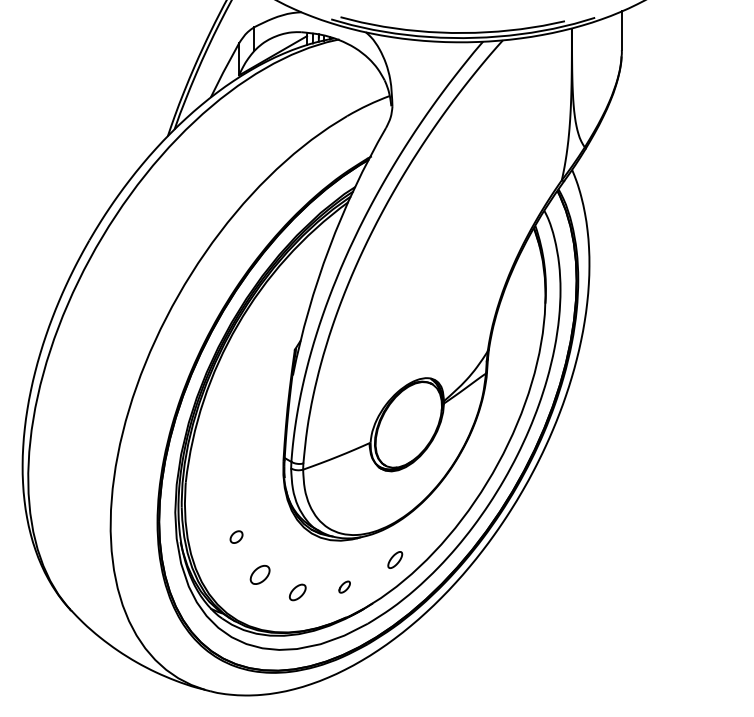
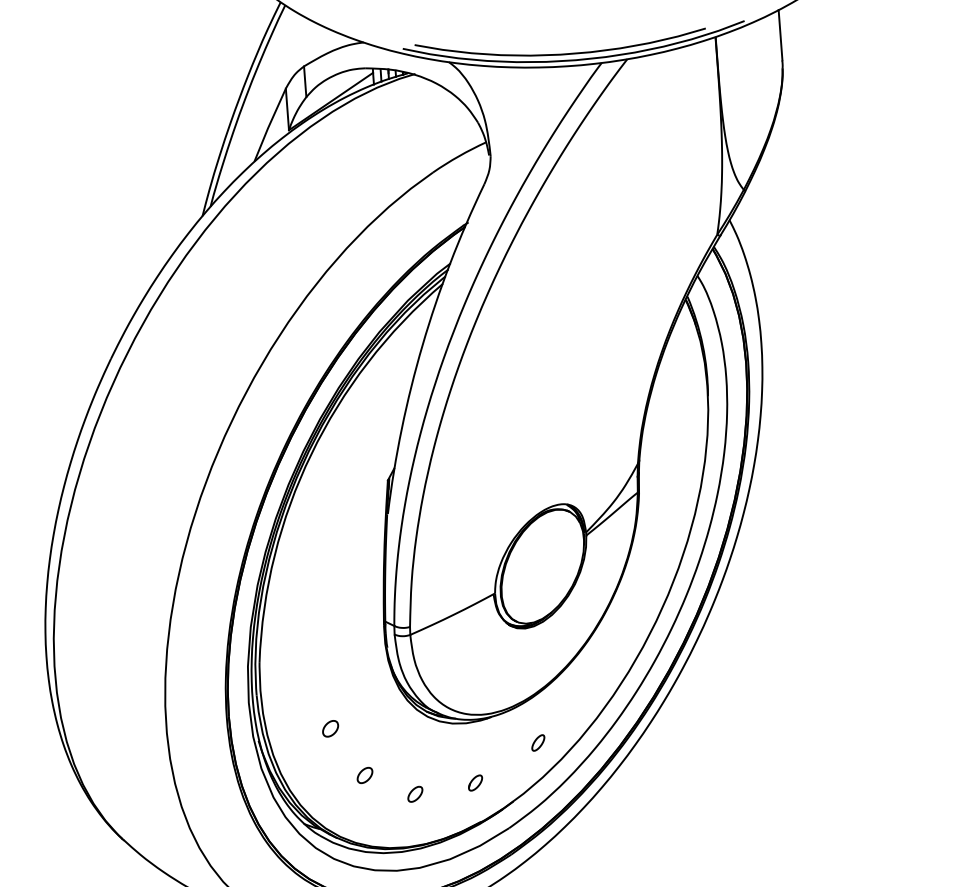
part: (394, 559) -> (537, 742), size x0.71
part: (260, 574) -> (365, 774), size x0.62
part: (297, 591) -> (414, 793), size x0.71

